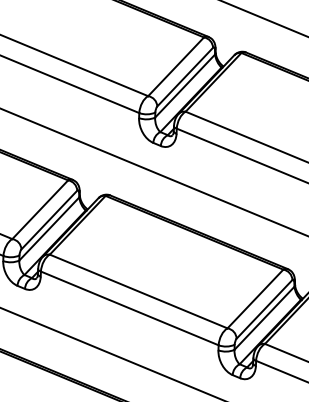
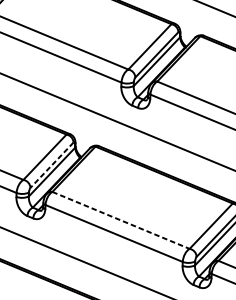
line: (49, 220) -> (52, 165), solid -> dashed
line: (139, 291) -> (121, 220), solid -> dashed

